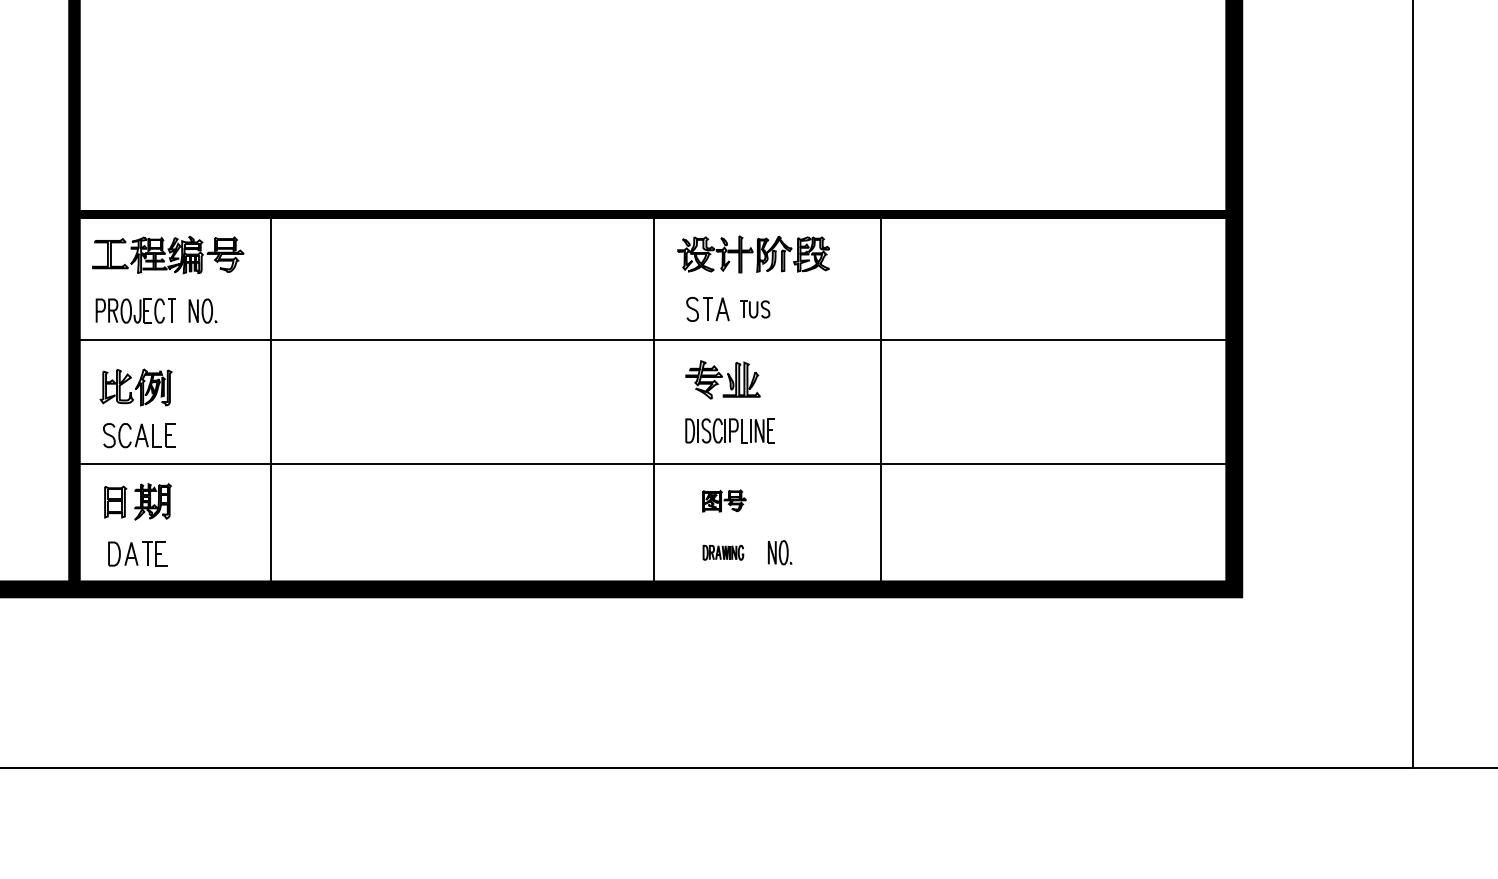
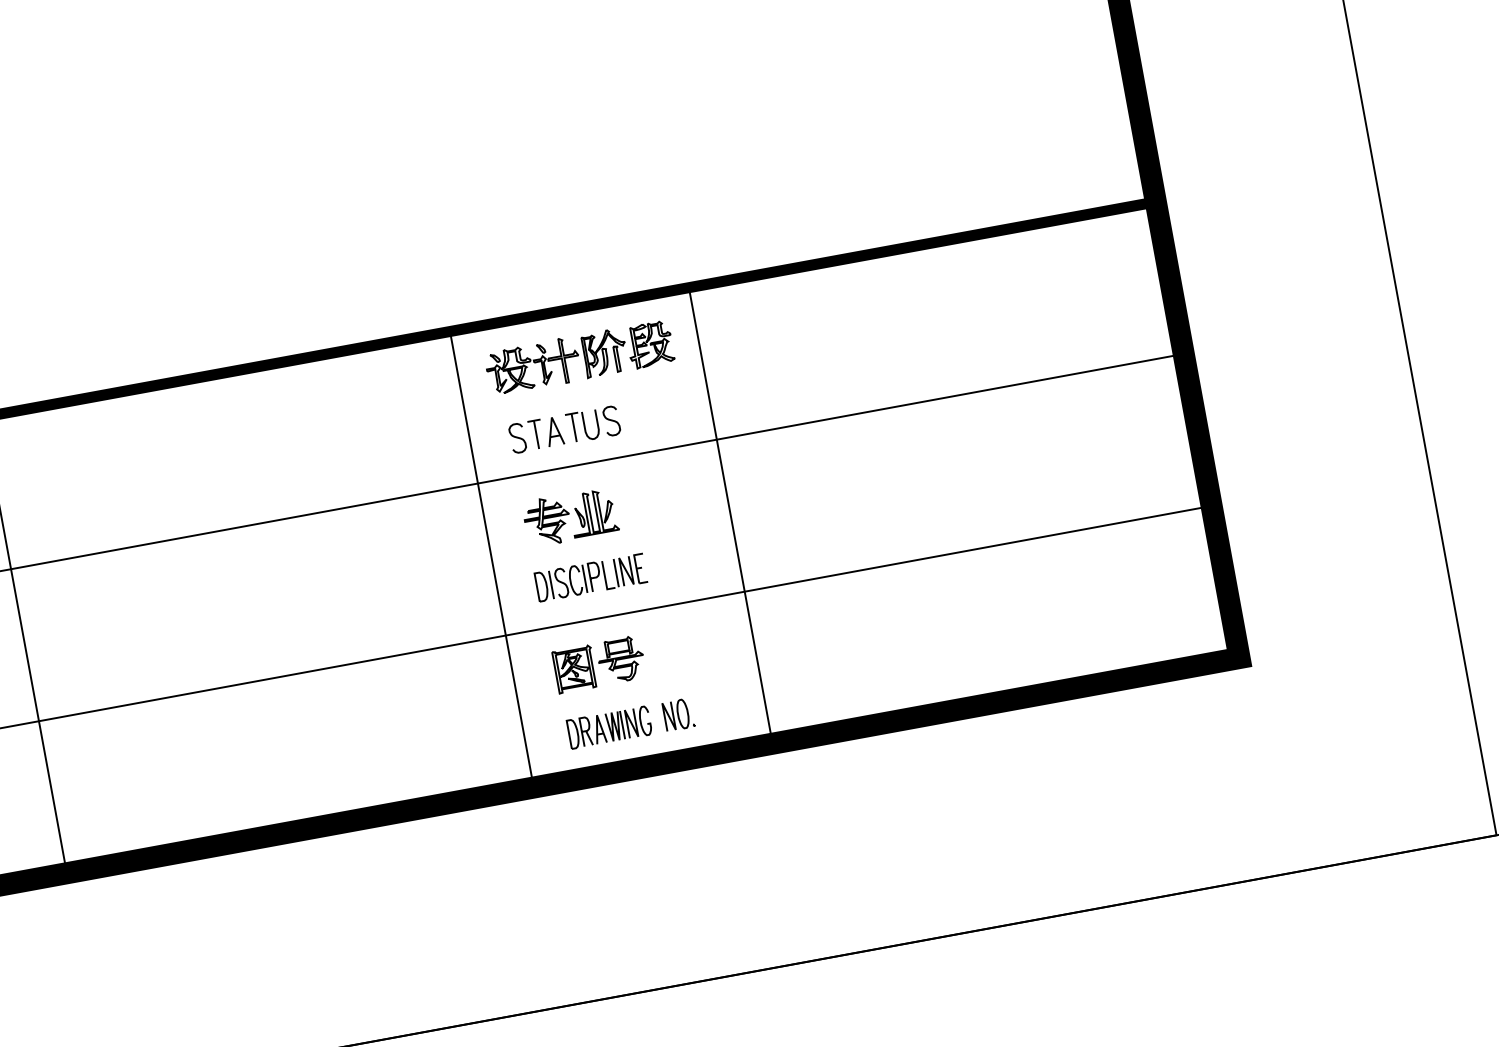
part: (755, 309) -> (594, 424), size x1.43
line: (880, 401) -> (730, 515), moved
part: (724, 500) -> (599, 663), size x1.67
part: (723, 552) -> (609, 727), size x1.67

